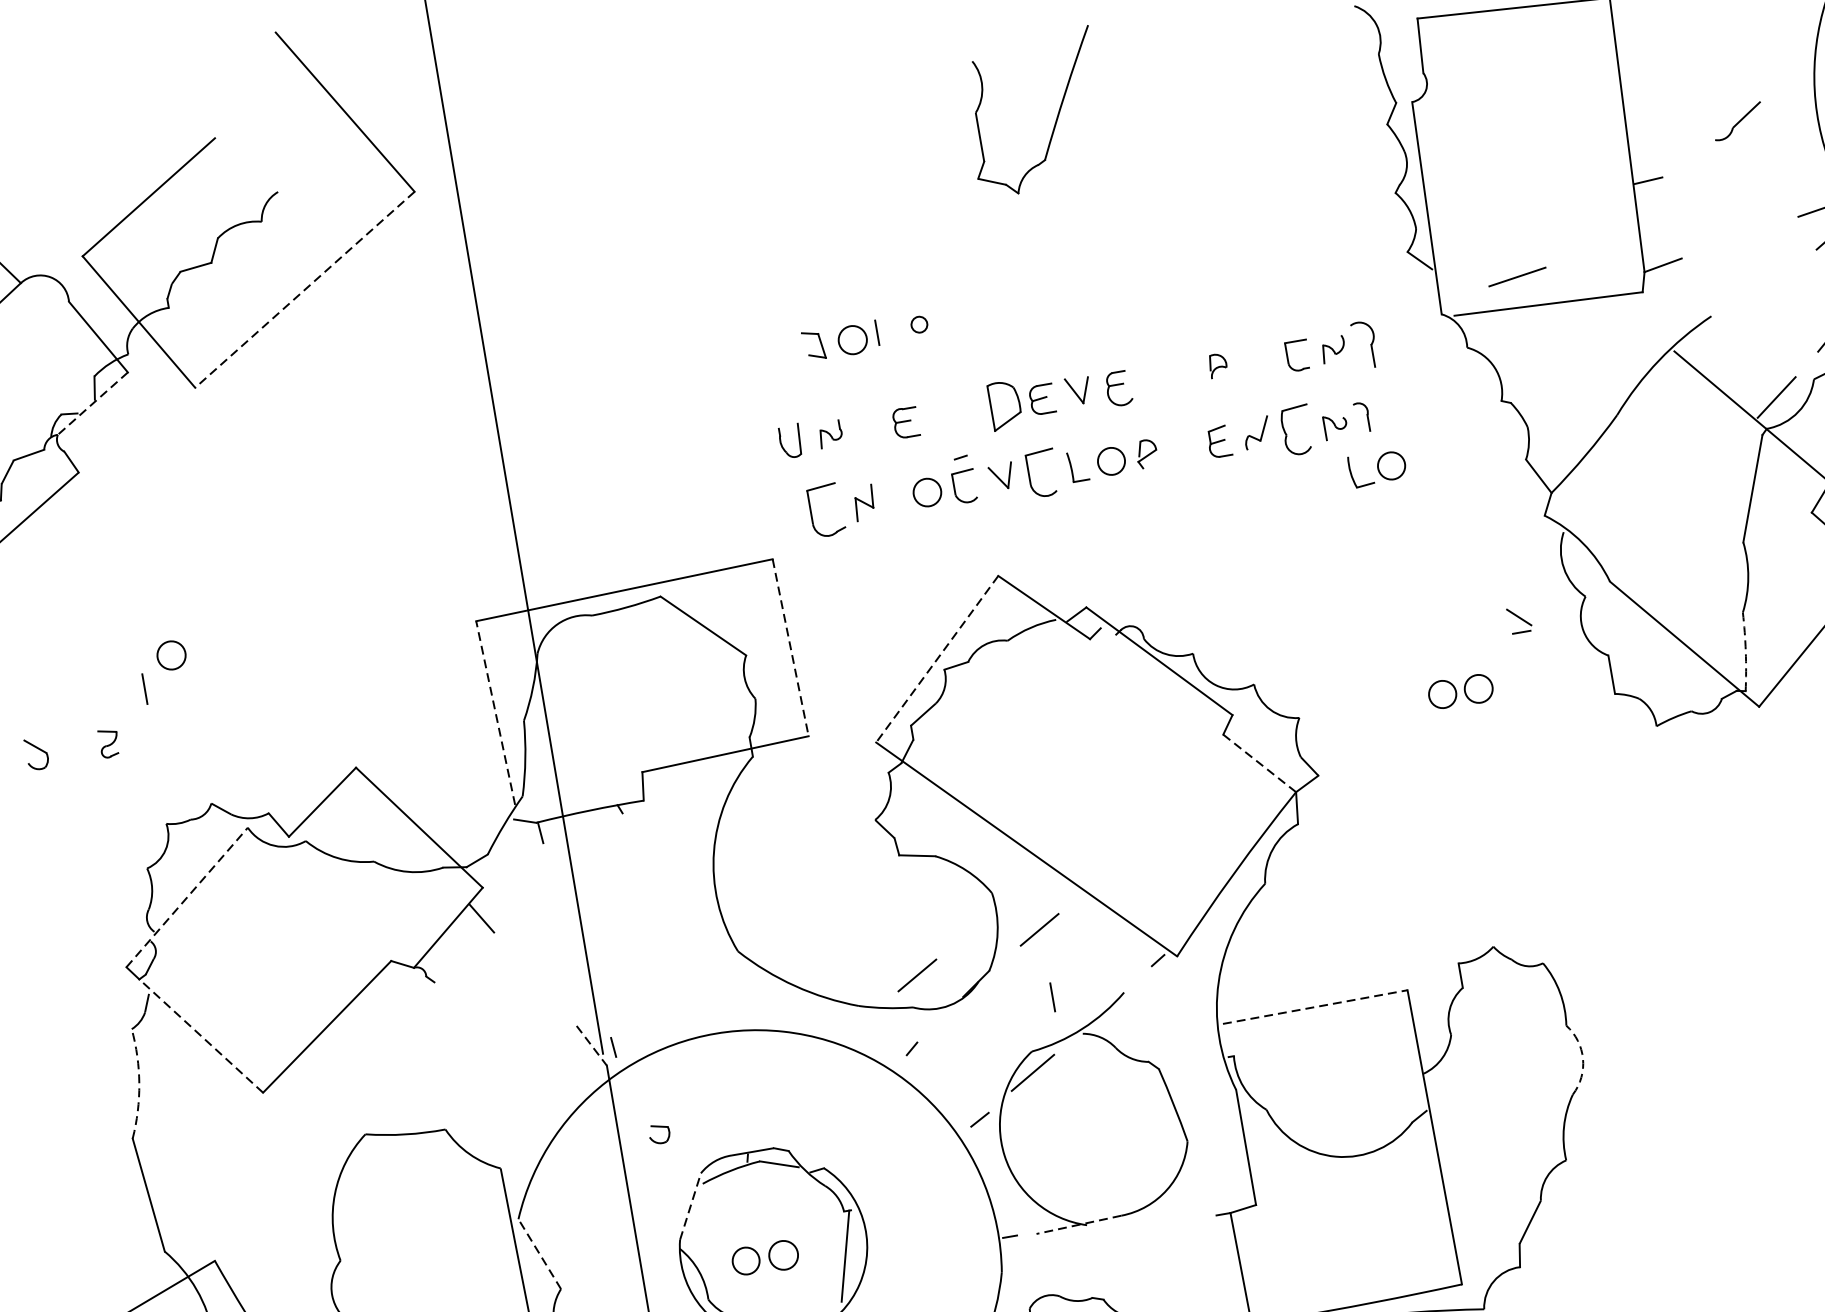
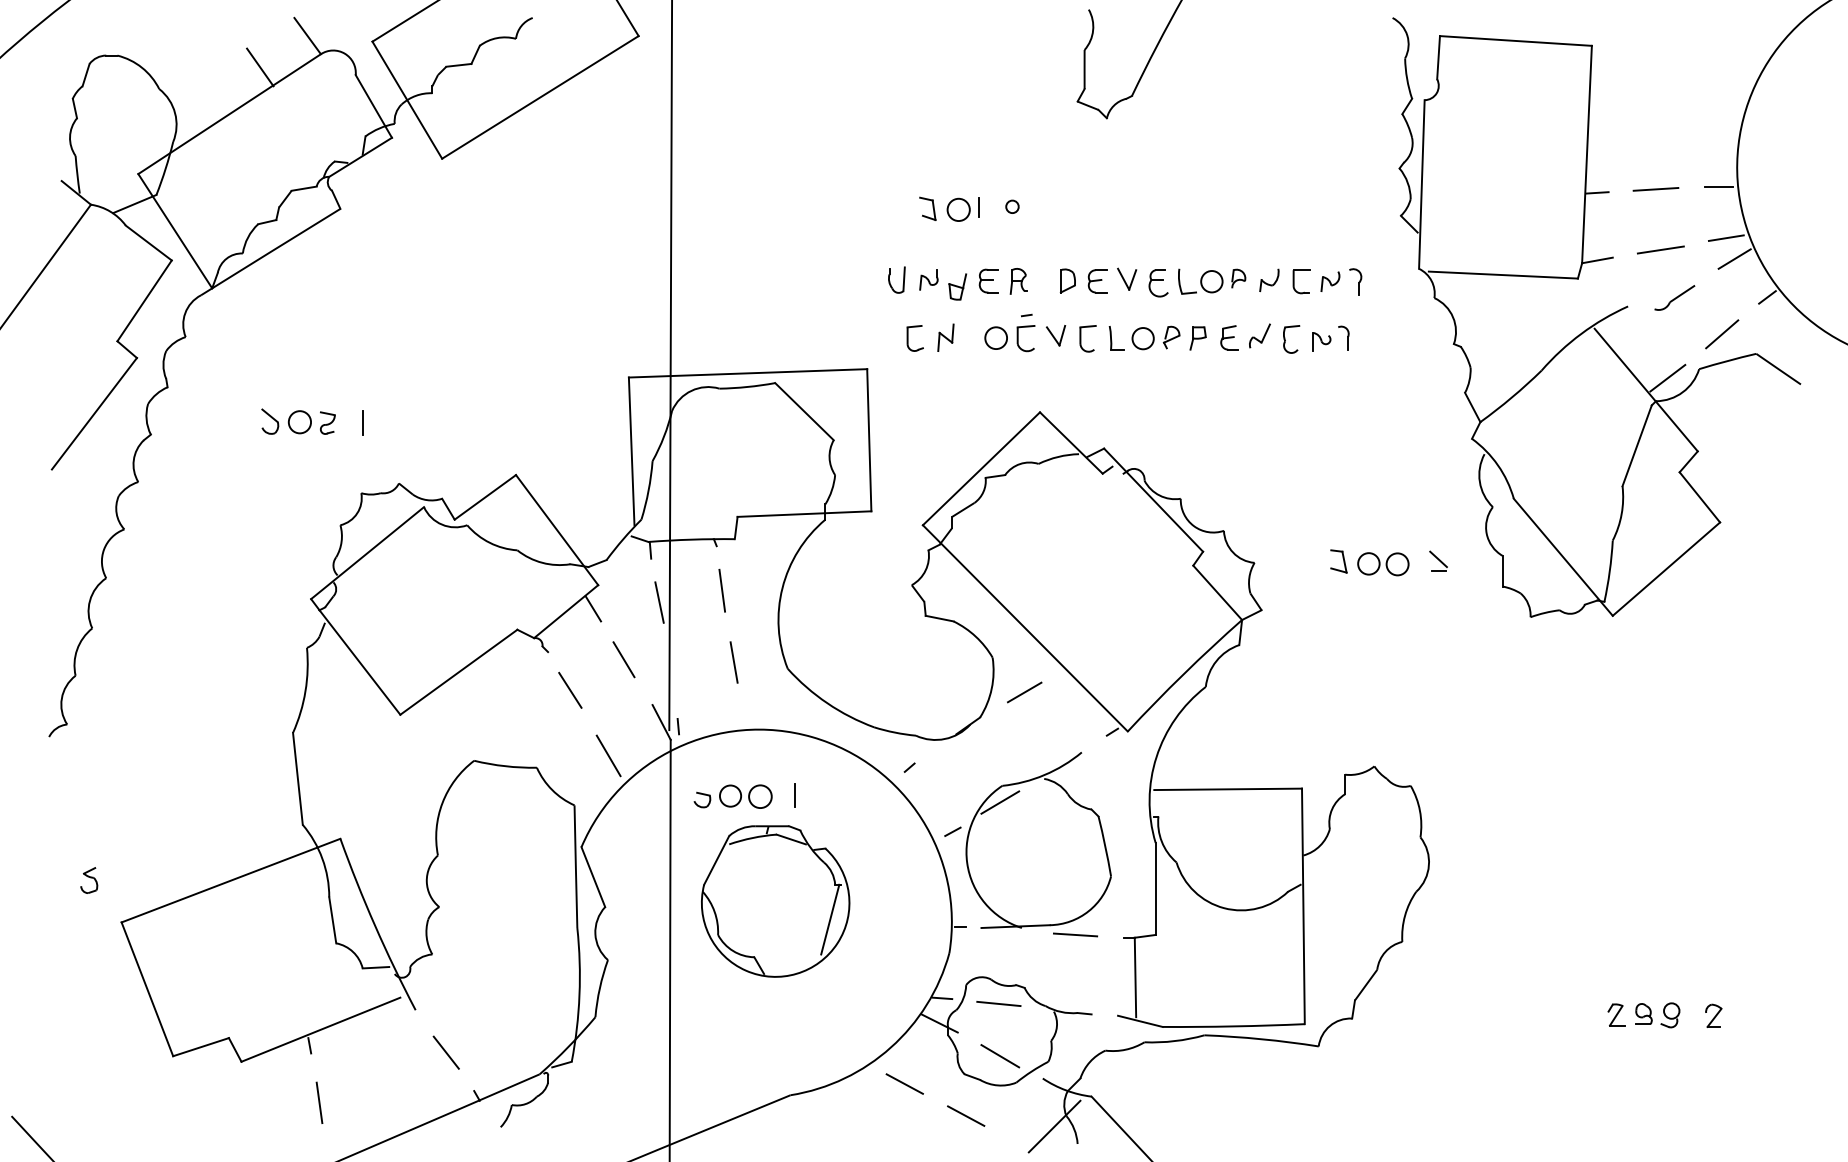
part: (1737, 121) -> (1674, 297), moved
line: (1798, 146) -> (1718, 186), added
line: (1720, 163) -> (1655, 189), added
line: (1516, 276) -> (1660, 249), moved
line: (305, 289) -> (540, 97), dashed -> solid
part: (1364, 343) -> (1355, 281), size x0.71
part: (1257, 361) -> (1269, 280), added
line: (92, 403) -> (360, 157), dashed -> solid
part: (1004, 404) -> (1067, 280), size x0.62
part: (943, 416) -> (1018, 281), added
part: (1297, 430) -> (1291, 339), size x0.71
part: (867, 436) -> (957, 286), added
part: (1179, 449) -> (1197, 338), added
part: (1377, 468) -> (1200, 281), moved
part: (1041, 473) -> (1087, 338), size x0.71
part: (825, 510) -> (914, 338), size x0.62
part: (1519, 618) -> (1438, 560), moved
line: (790, 648) -> (869, 440), dashed -> solid
arc: (1745, 652) -> (1609, 571), dashed -> solid
circle: (171, 655) -> (299, 422), moved
line: (937, 660) -> (981, 469), dashed -> solid
line: (144, 688) -> (362, 422), moved
part: (1404, 698) -> (1338, 561), added
line: (495, 713) -> (631, 451), dashed -> solid
line: (1259, 763) -> (1217, 592), dashed -> solid
line: (639, 867) -> (722, 590), added
line: (563, 896) -> (659, 602), added
line: (187, 897) -> (367, 553), dashed -> solid
line: (668, 955) -> (733, 662), added
line: (530, 975) -> (623, 659), added
line: (917, 975) -> (923, 711), removed
line: (1052, 997) -> (794, 795), moved
line: (1315, 1007) -> (1228, 789), dashed -> solid
line: (470, 1024) -> (570, 689), added
line: (200, 1036) -> (359, 662), dashed -> solid
line: (591, 1045) -> (661, 722), dashed -> solid
arc: (1582, 1059) -> (1428, 865), dashed -> solid
arc: (139, 1084) -> (305, 691), dashed -> solid
line: (532, 1098) -> (608, 755), added
line: (690, 1205) -> (716, 859), dashed -> solid
line: (1155, 1221) -> (1075, 934), added
line: (1078, 1224) -> (1015, 926), dashed -> solid
line: (539, 1253) -> (593, 876), dashed -> solid
part: (764, 1258) -> (745, 796), moved

